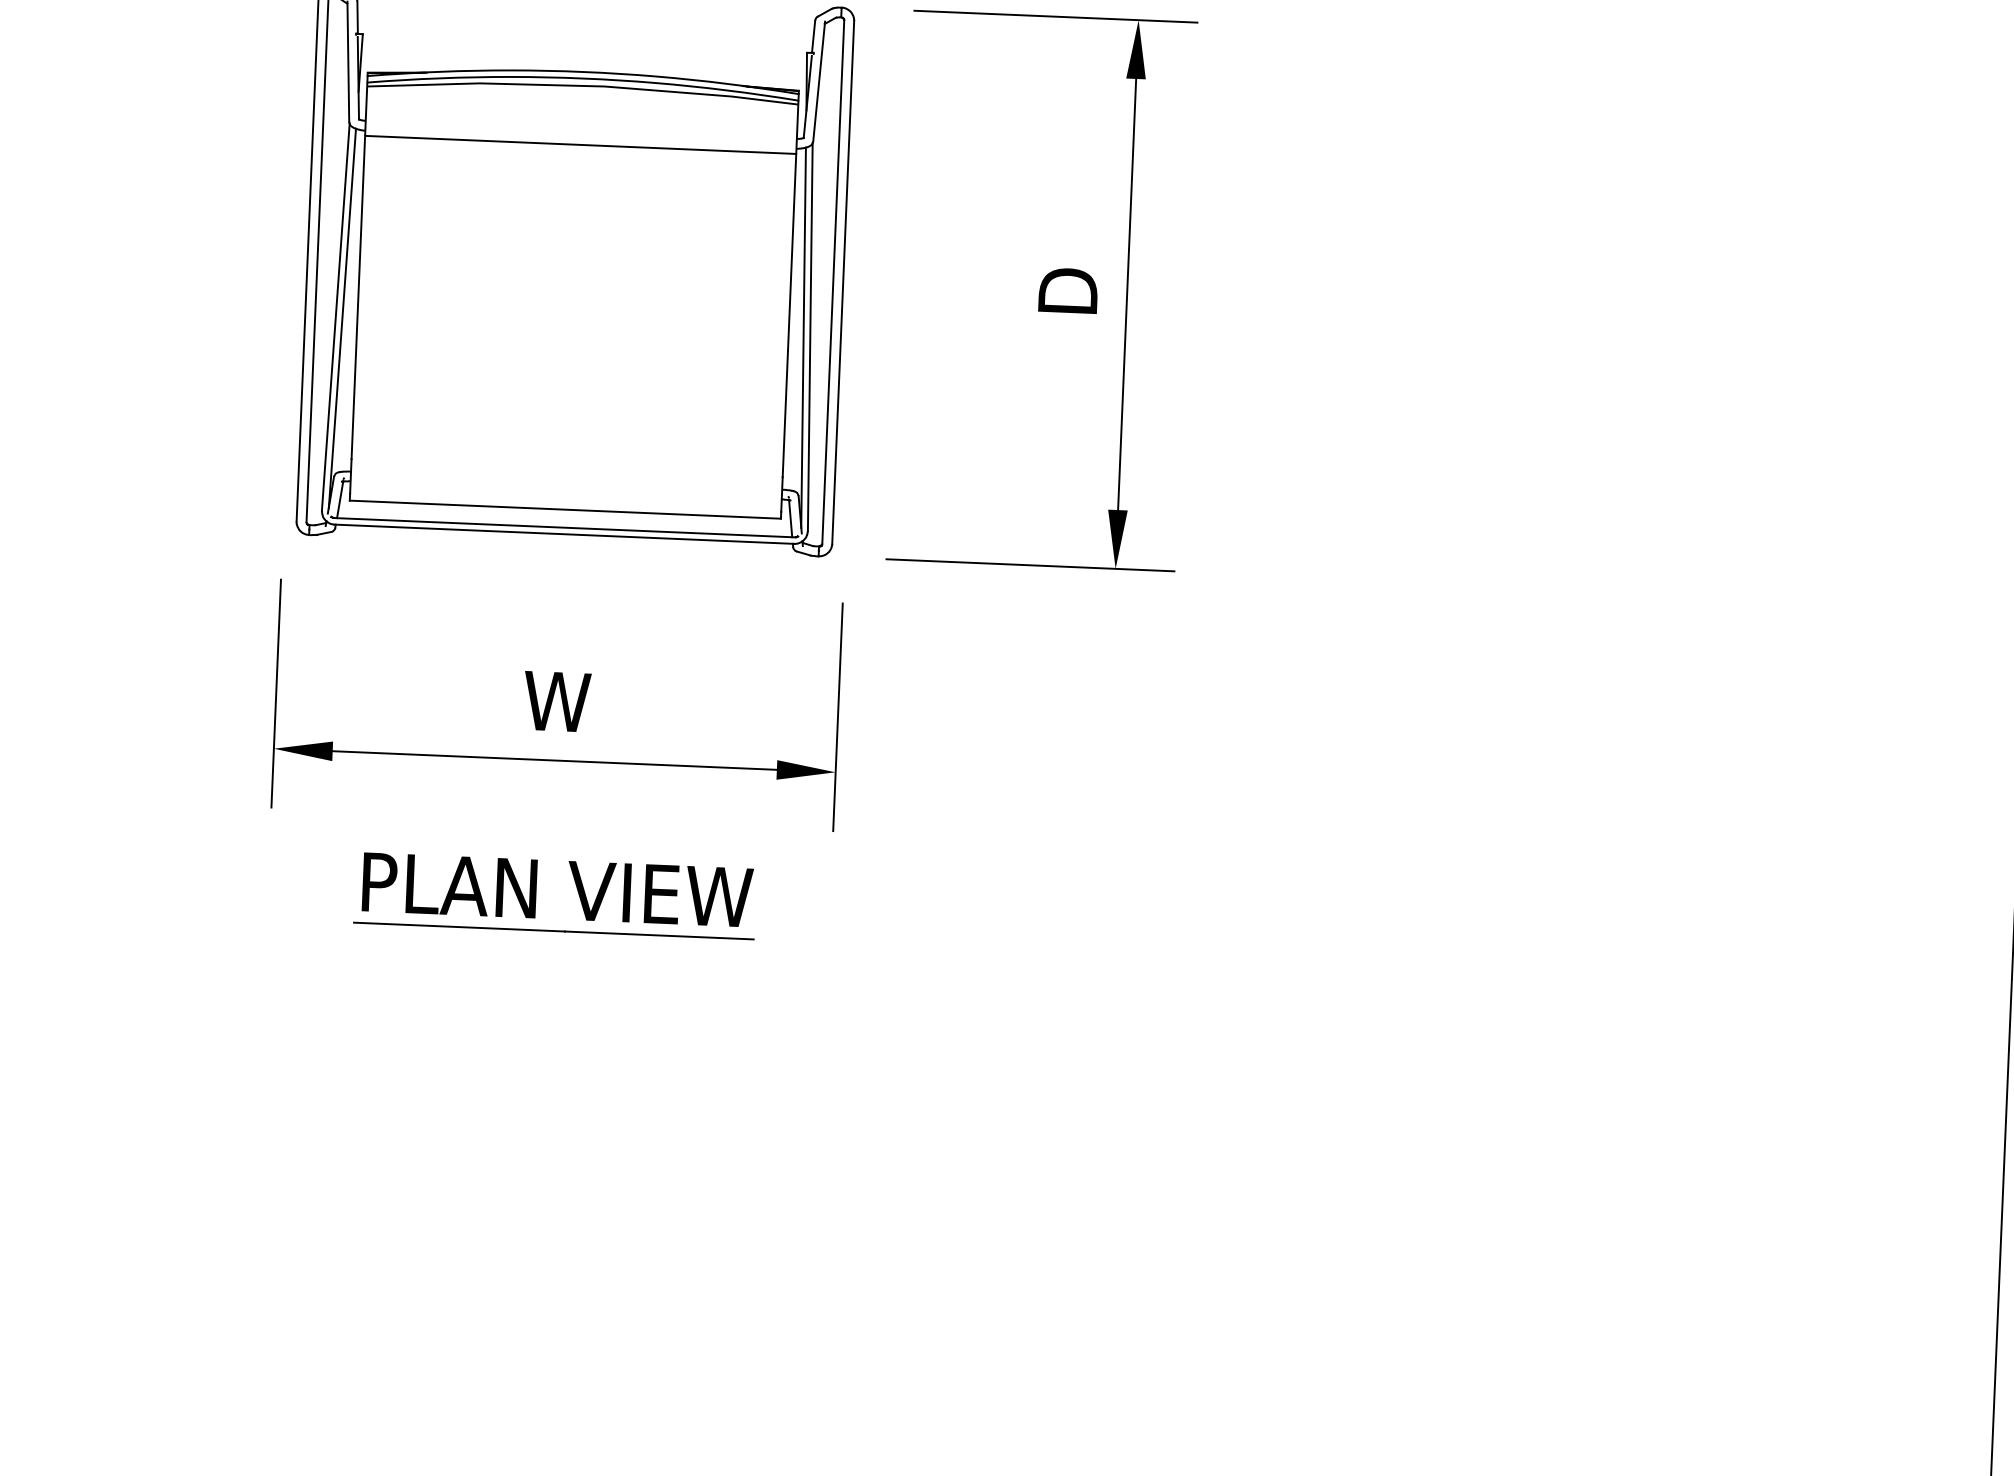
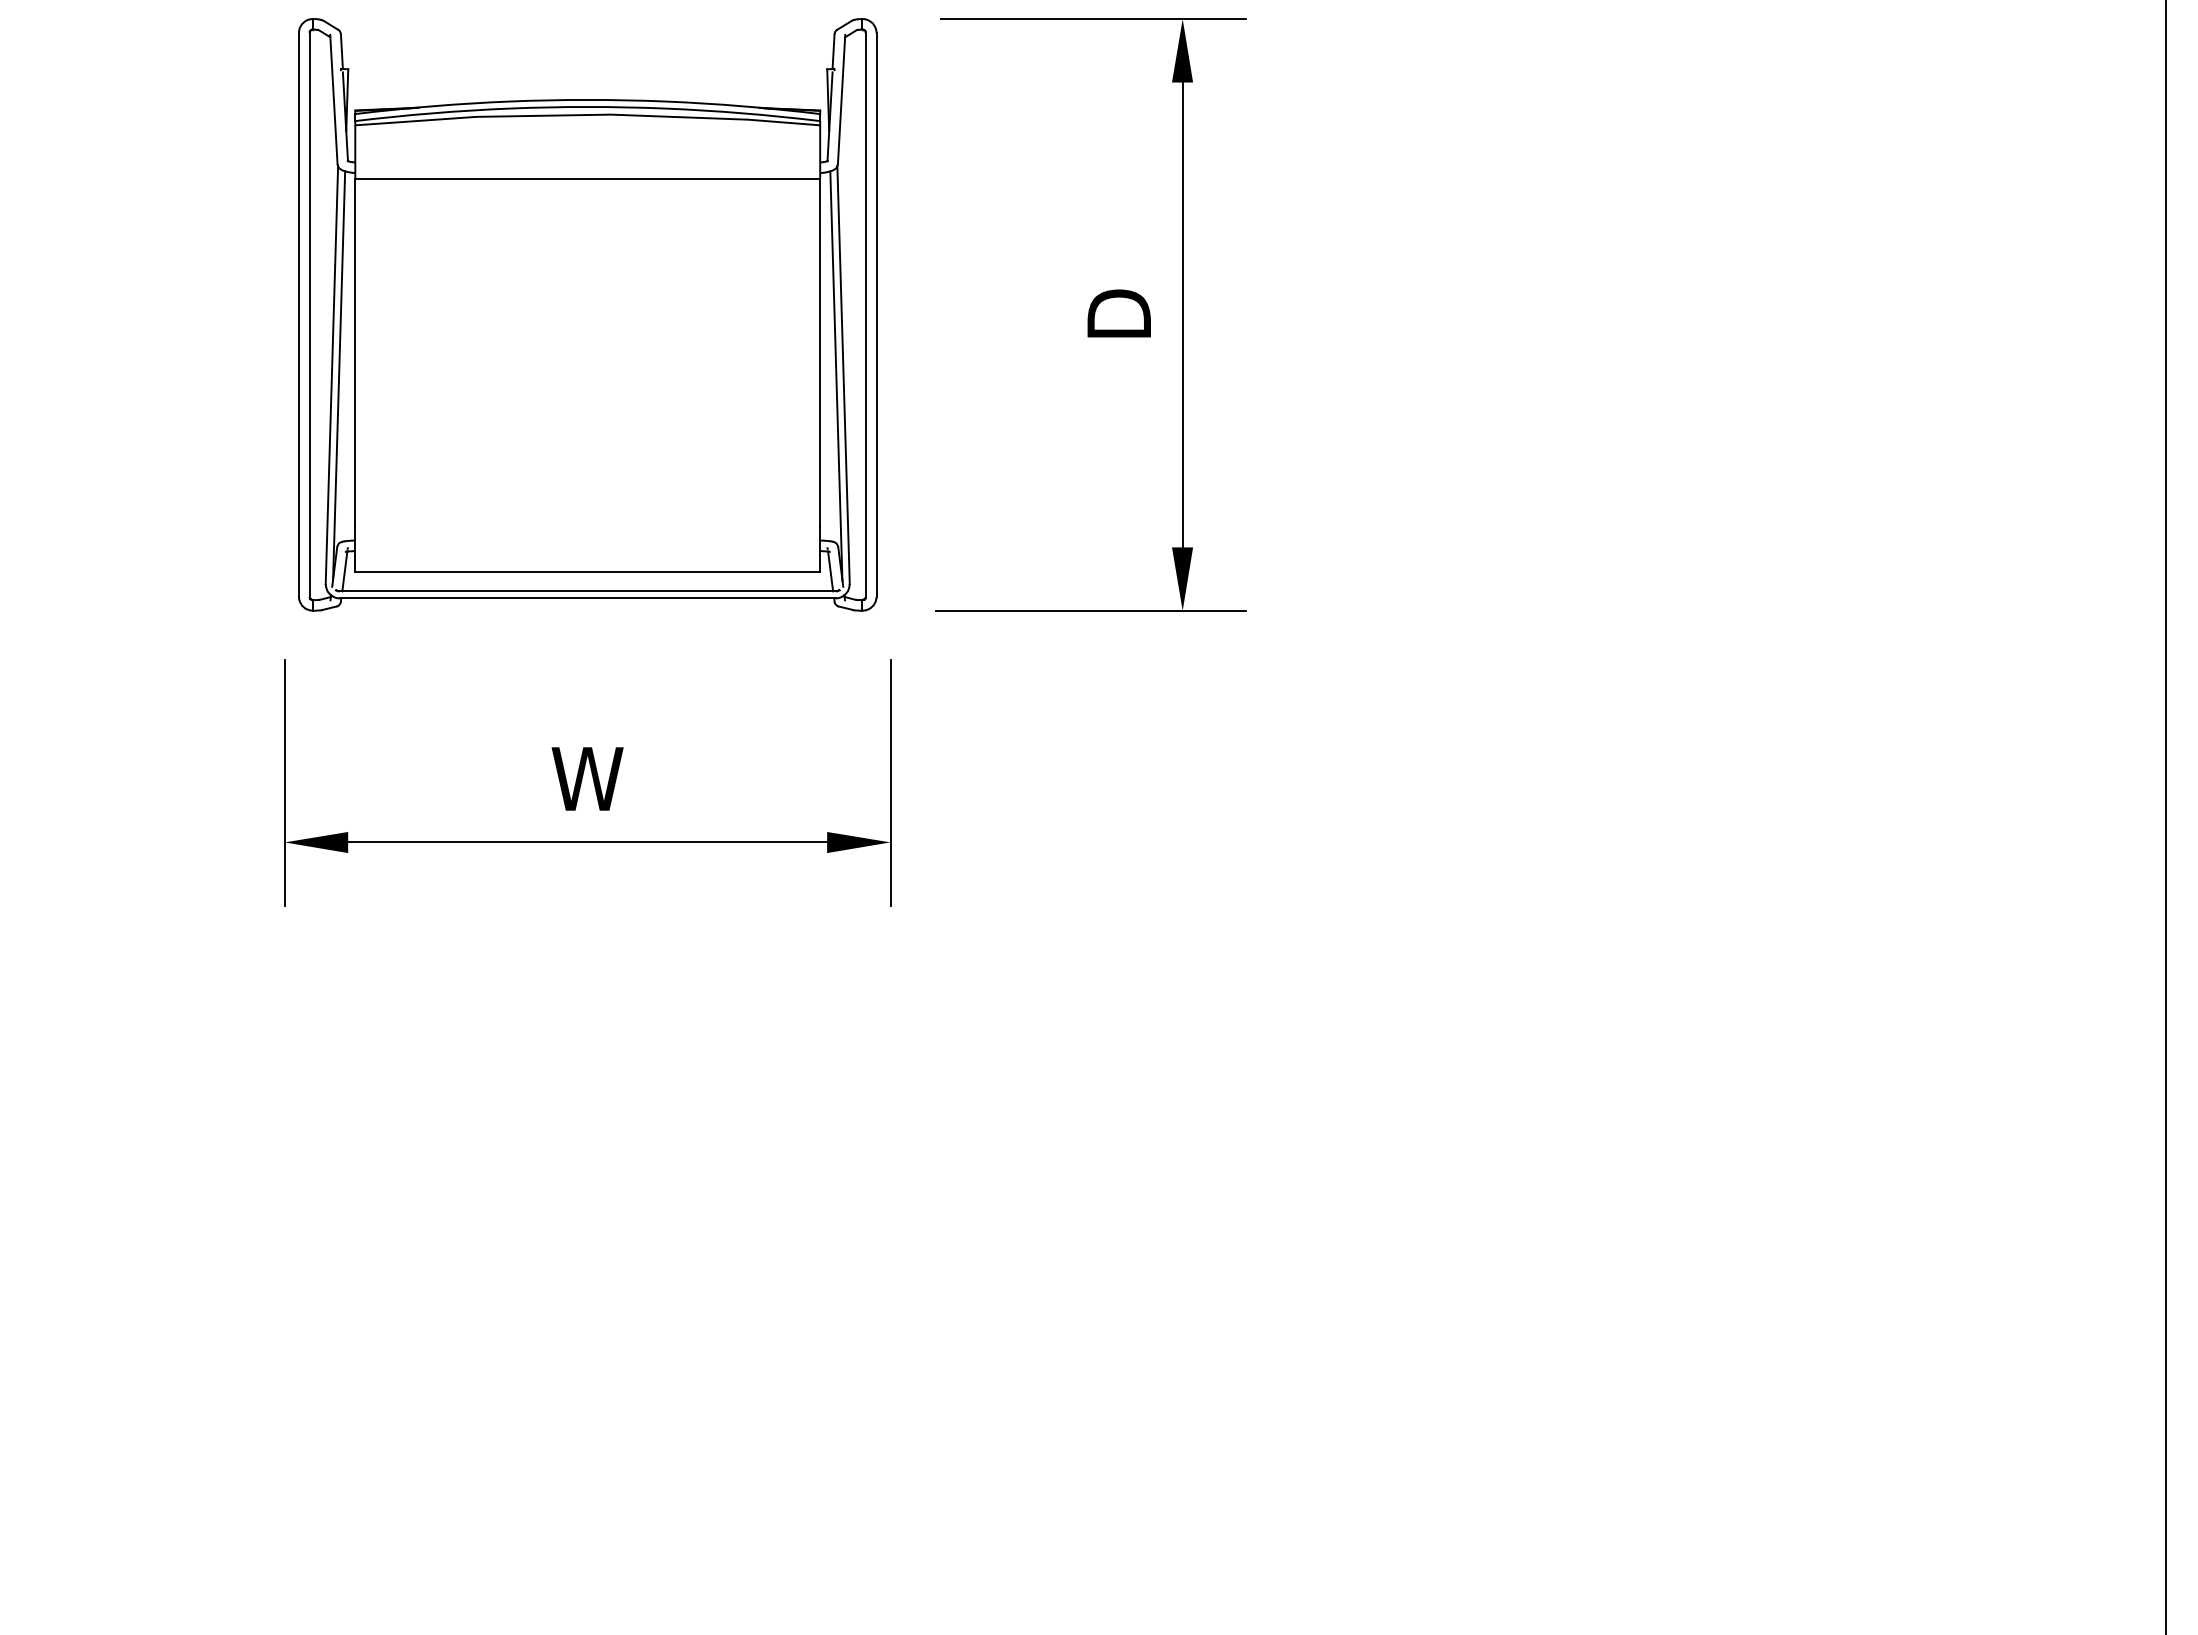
part: (535, 895) -> (573, 988), removed

